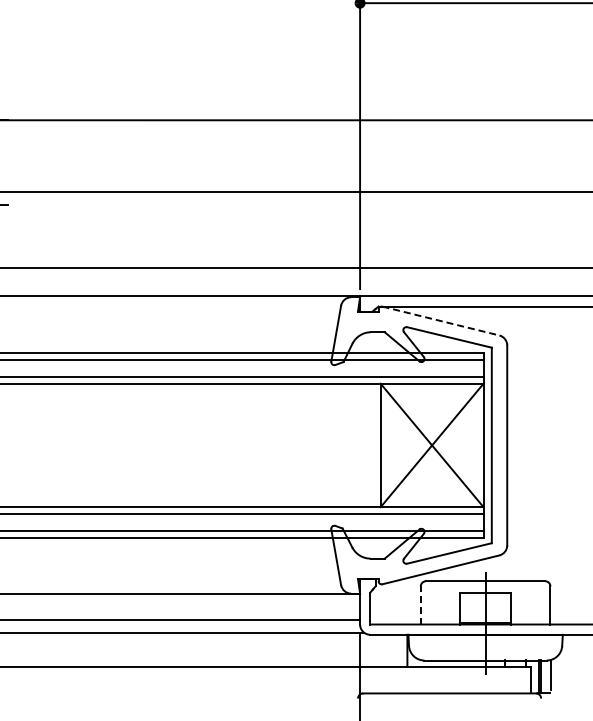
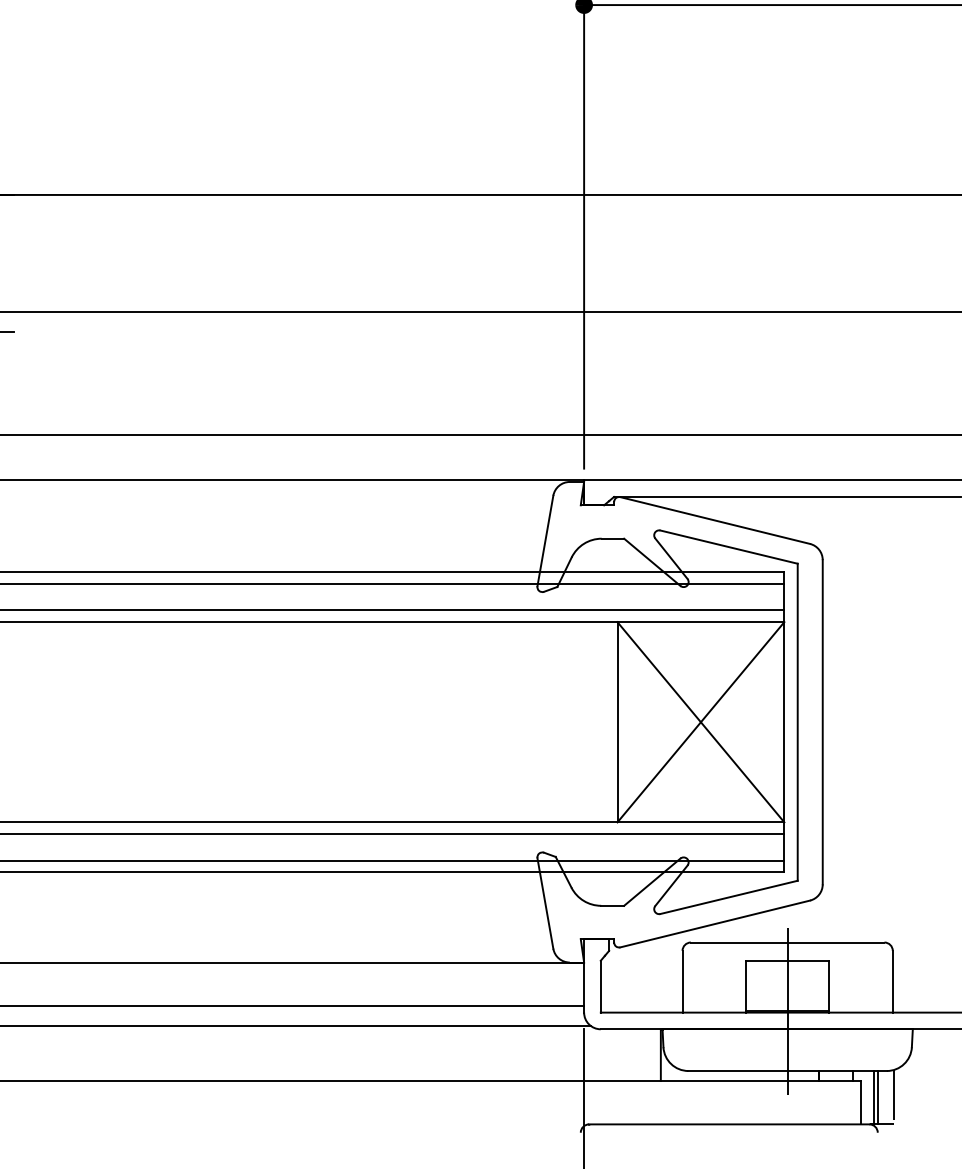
line: (441, 321) -> (716, 521), dashed -> solid
line: (420, 604) -> (682, 980), dashed -> solid

